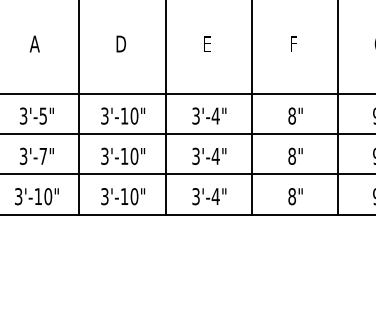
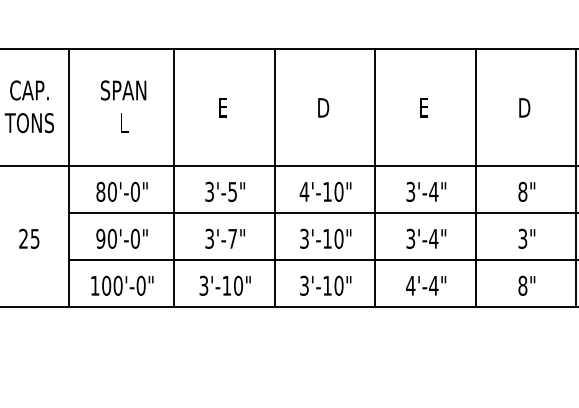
text: (34, 43) -> (222, 107), A -> E
text: (293, 43) -> (524, 107), F -> D
text: (104, 115) -> (304, 191), 3'-10" -> 4'-10"
text: (291, 156) -> (522, 238), 8" -> 3"
text: (195, 196) -> (410, 285), 3'-4" -> 4'-4"

